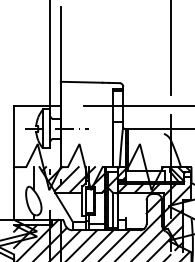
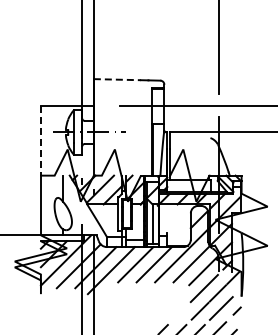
line: (81, 82) -> (117, 79), solid -> dashed
line: (13, 136) -> (40, 140), solid -> dashed

